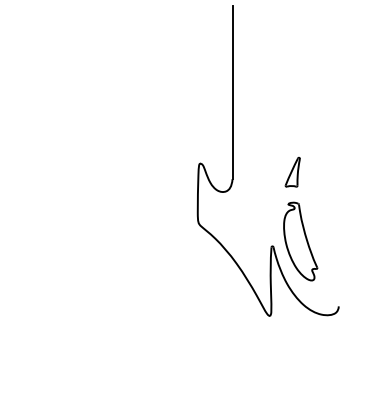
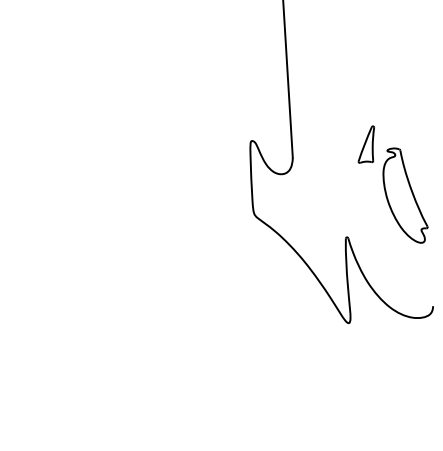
part: (300, 241) -> (404, 195), moved

